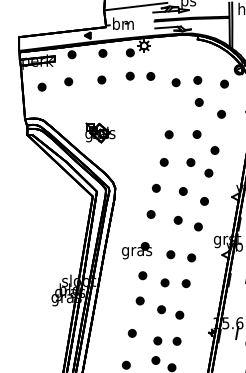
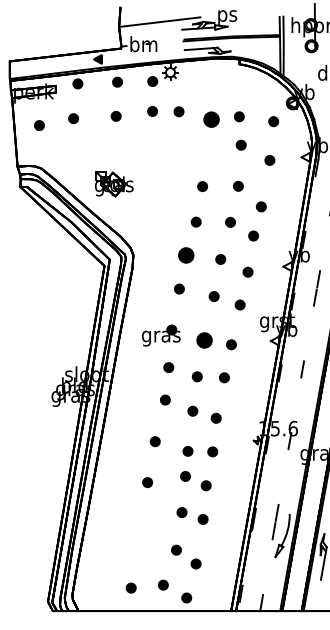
part: (176, 82) -> (211, 119), size x1.6
part: (155, 188) -> (185, 255), size x1.6
part: (170, 254) -> (204, 340), size x1.6

